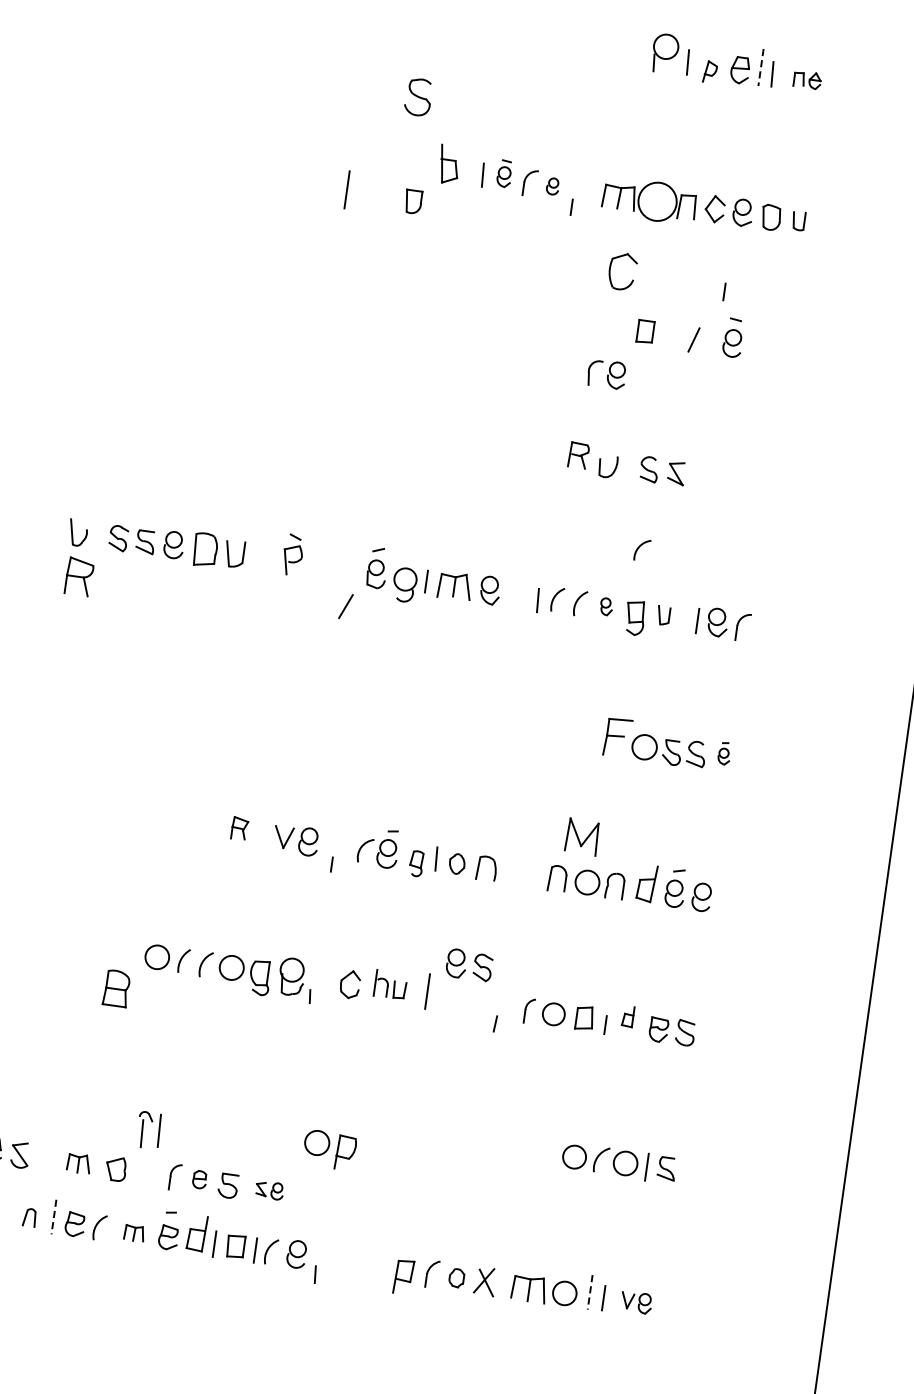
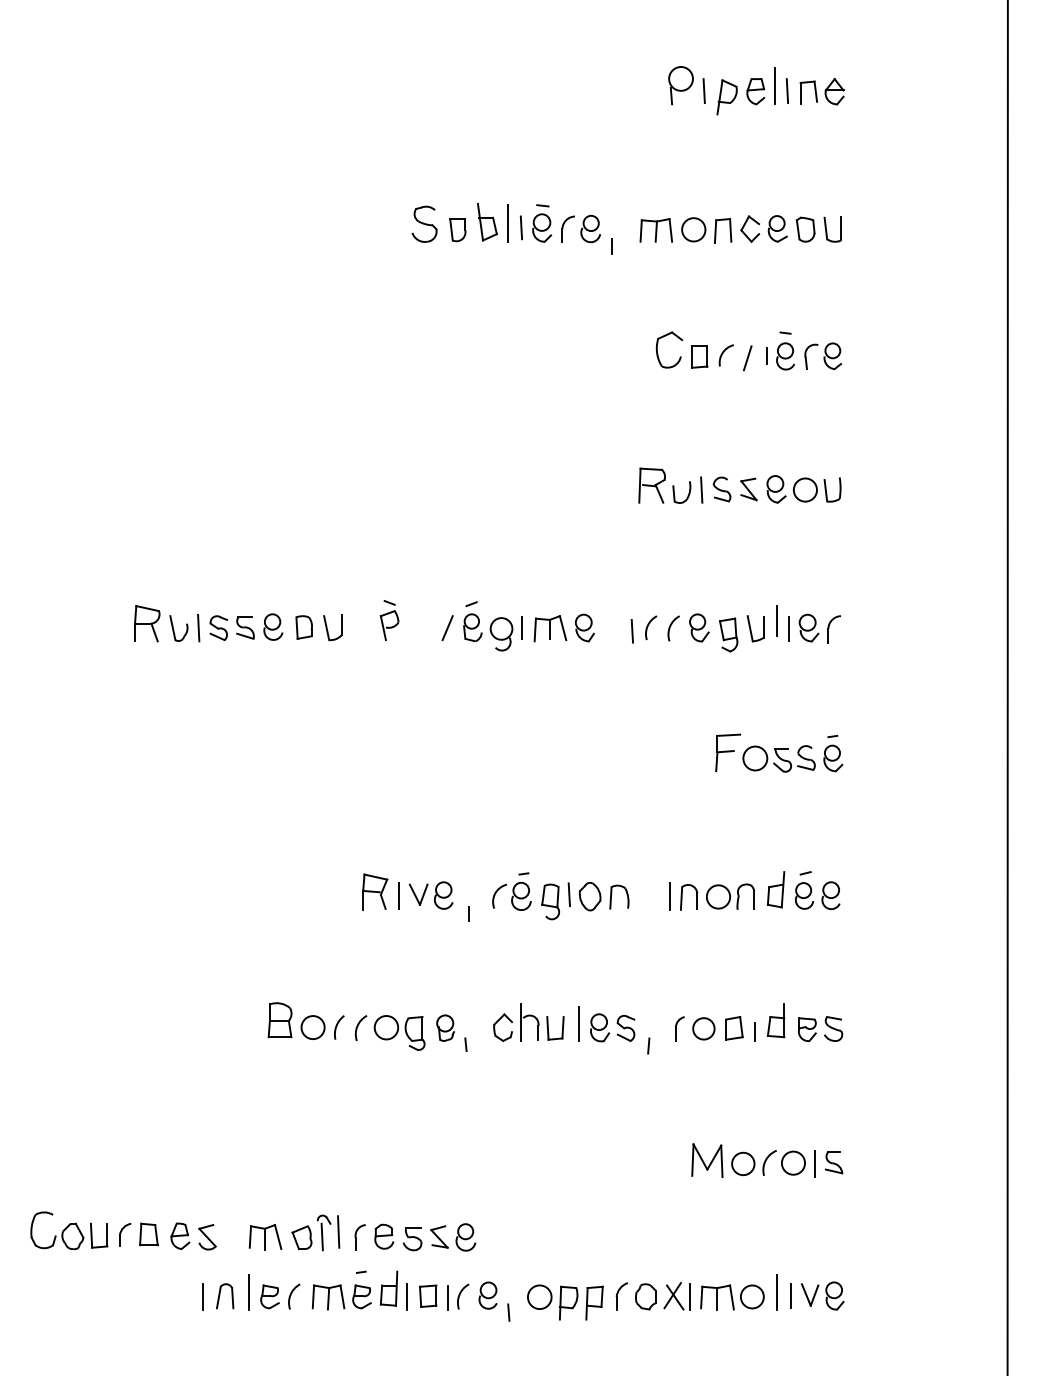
line: (760, 67) -> (775, 86), dashed -> solid
part: (709, 72) -> (726, 97), size x1.67
part: (806, 79) -> (821, 91), size x1.67
part: (418, 96) -> (424, 223), moved
part: (504, 173) -> (542, 223), size x1.43
part: (552, 186) -> (590, 229), size x1.67
line: (346, 189) -> (507, 223), moved
circle: (657, 201) -> (693, 229), size x0.62
part: (412, 202) -> (457, 230), moved
part: (798, 221) -> (832, 229), size x1.43
part: (610, 273) -> (658, 353), moved
line: (724, 291) -> (766, 355), moved
part: (606, 374) -> (822, 356), moved
part: (578, 455) -> (651, 485), size x1.43
line: (628, 466) -> (701, 489), added
part: (731, 481) -> (803, 489), added
line: (98, 534) -> (198, 627), added
arc: (639, 547) -> (723, 353), moved
part: (204, 549) -> (303, 627), size x0.71
part: (79, 576) -> (147, 623), moved
line: (345, 605) -> (447, 627), moved
part: (606, 606) -> (699, 627), size x1.67
line: (685, 611) -> (776, 621), added
part: (663, 615) -> (755, 628), size x1.43
part: (724, 753) -> (833, 753), size x1.67
part: (240, 828) -> (375, 891), size x1.67
line: (262, 835) -> (398, 895), added
part: (582, 836) -> (707, 1160), moved
part: (416, 863) -> (550, 901), size x1.43
part: (456, 863) -> (589, 896), size x1.43
line: (537, 875) -> (669, 896), added
part: (469, 964) -> (612, 1027), moved
part: (291, 976) -> (445, 1027), size x0.71
part: (390, 984) -> (542, 1022), size x1.43
part: (116, 988) -> (279, 1020), moved
part: (627, 1016) -> (775, 1020), size x1.67
part: (149, 1129) -> (328, 1232), moved
part: (329, 1150) -> (552, 1302), moved
part: (79, 1163) -> (265, 1237), size x1.43
part: (200, 1179) -> (384, 1236), size x1.43
part: (269, 1190) -> (453, 1237), size x1.67
line: (7, 1214) -> (203, 1296), added
part: (30, 1217) -> (225, 1296), size x1.43
line: (53, 1217) -> (248, 1292), dashed -> solid
part: (134, 1233) -> (328, 1297), size x1.67
part: (456, 1277) -> (645, 1296), size x1.43
line: (501, 1284) -> (689, 1296), added
line: (589, 1292) -> (776, 1292), dashed -> solid
part: (636, 1301) -> (822, 1295), size x1.43

